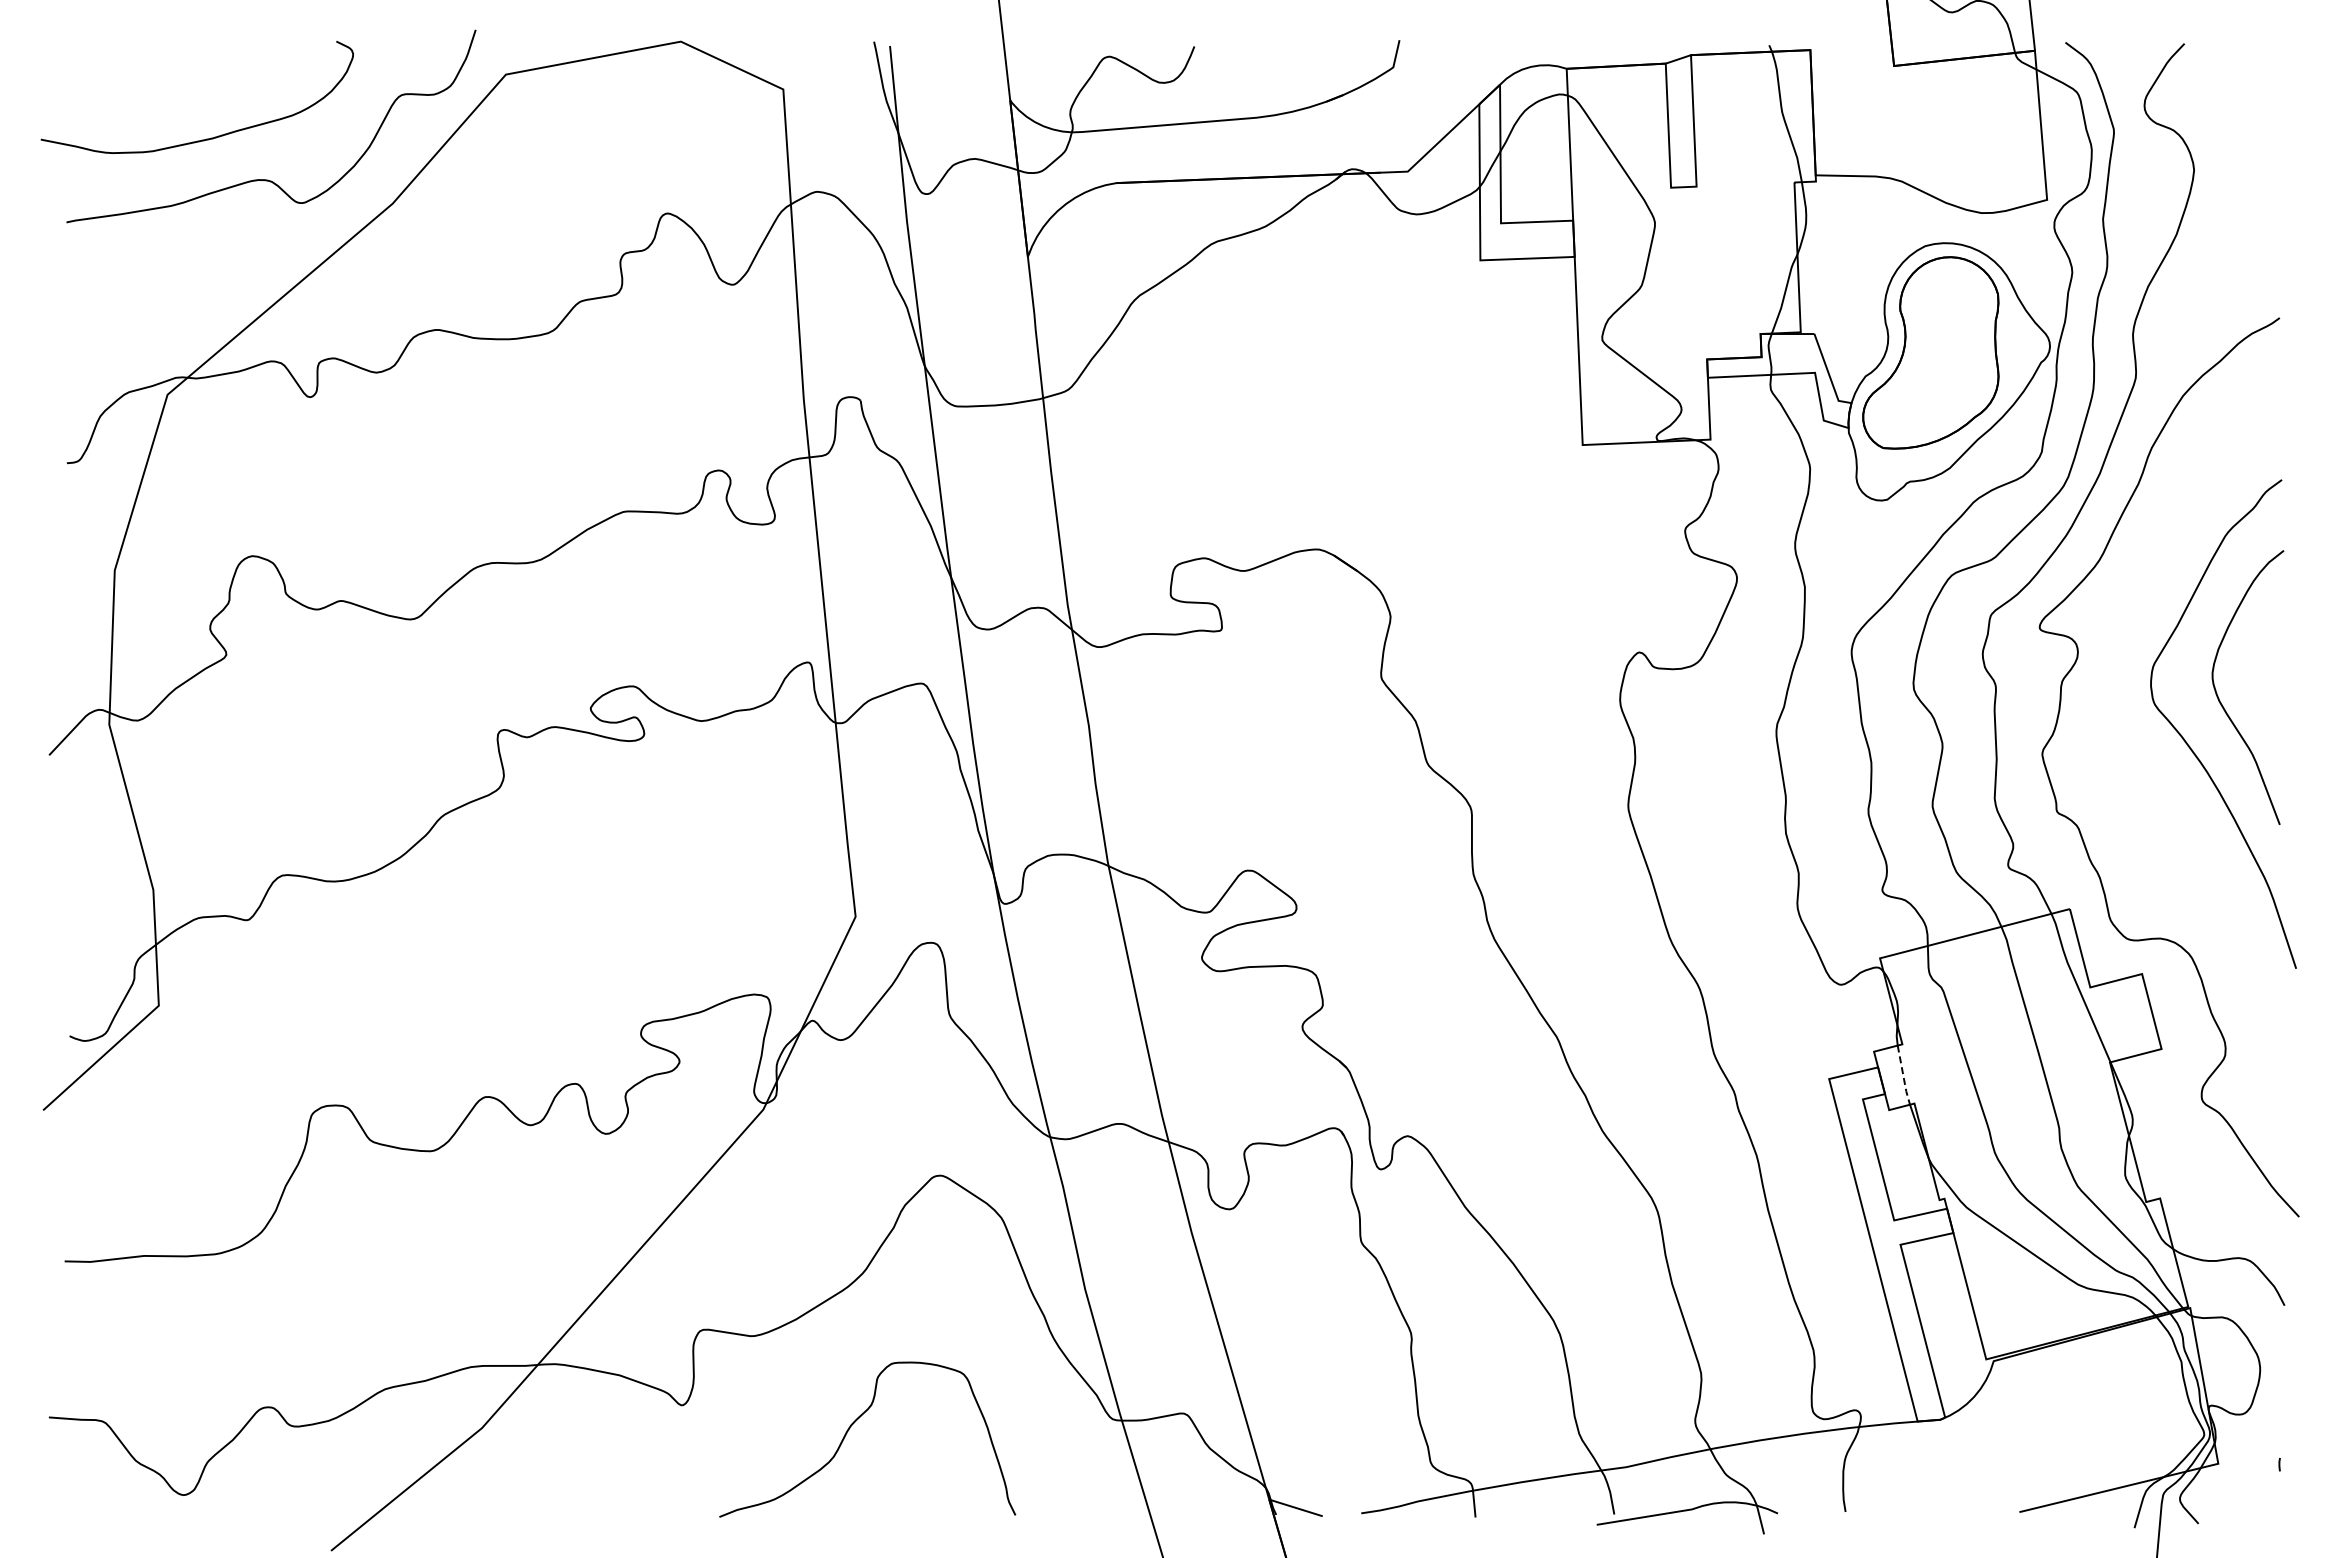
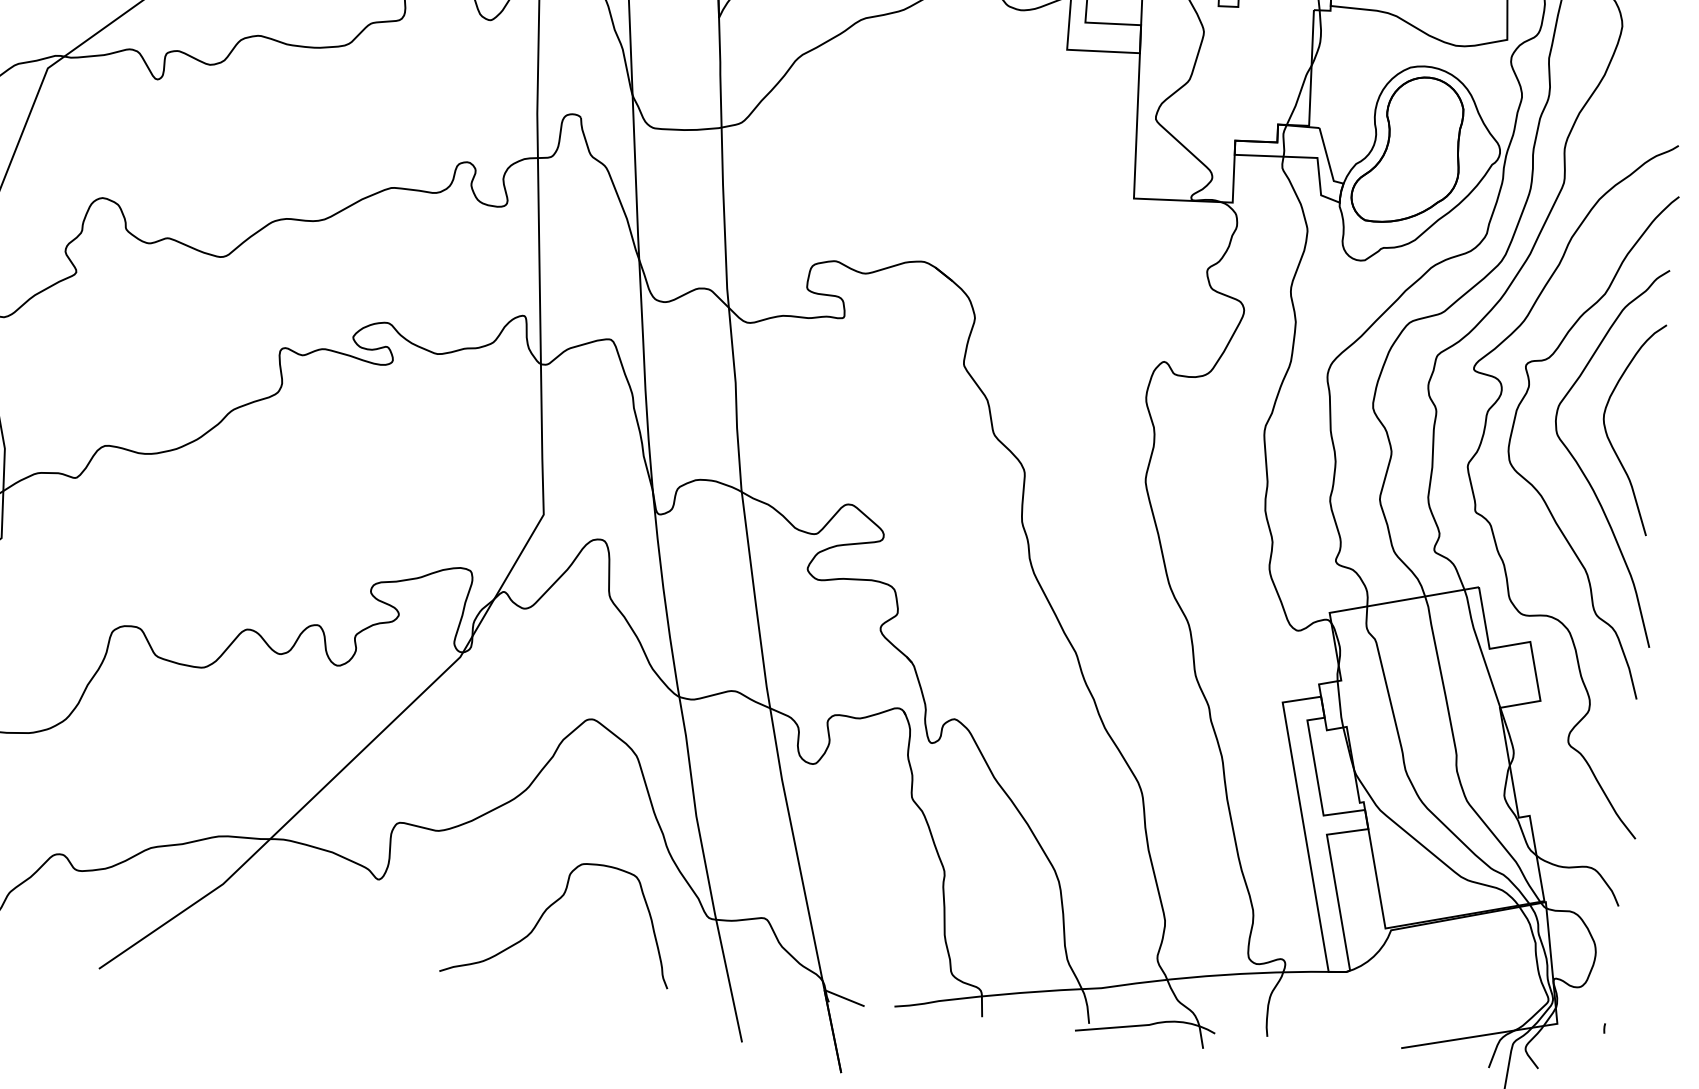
curve: (2127, 770) -> (1532, 484), added
line: (1903, 1075) -> (1340, 704), dashed -> solid
curve: (850, 1428) -> (546, 911), moved

